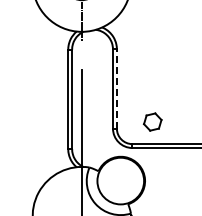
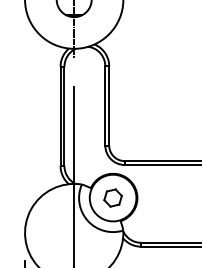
line: (117, 88) -> (109, 105), dashed -> solid
part: (152, 121) -> (112, 197), moved

